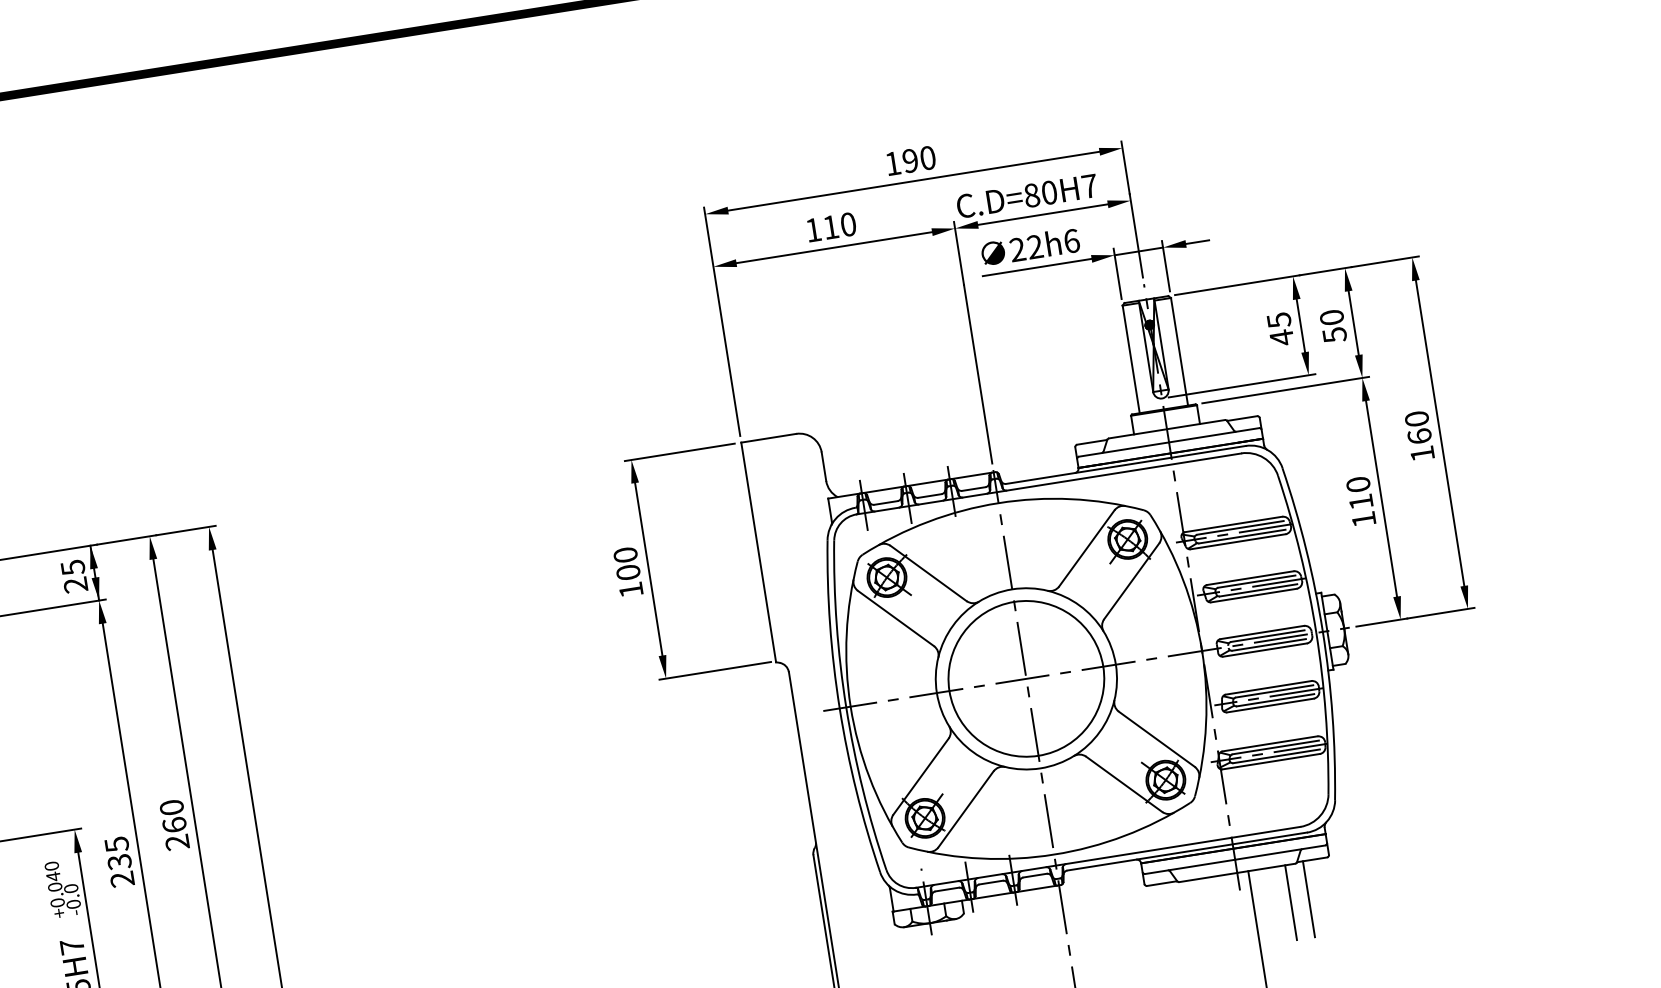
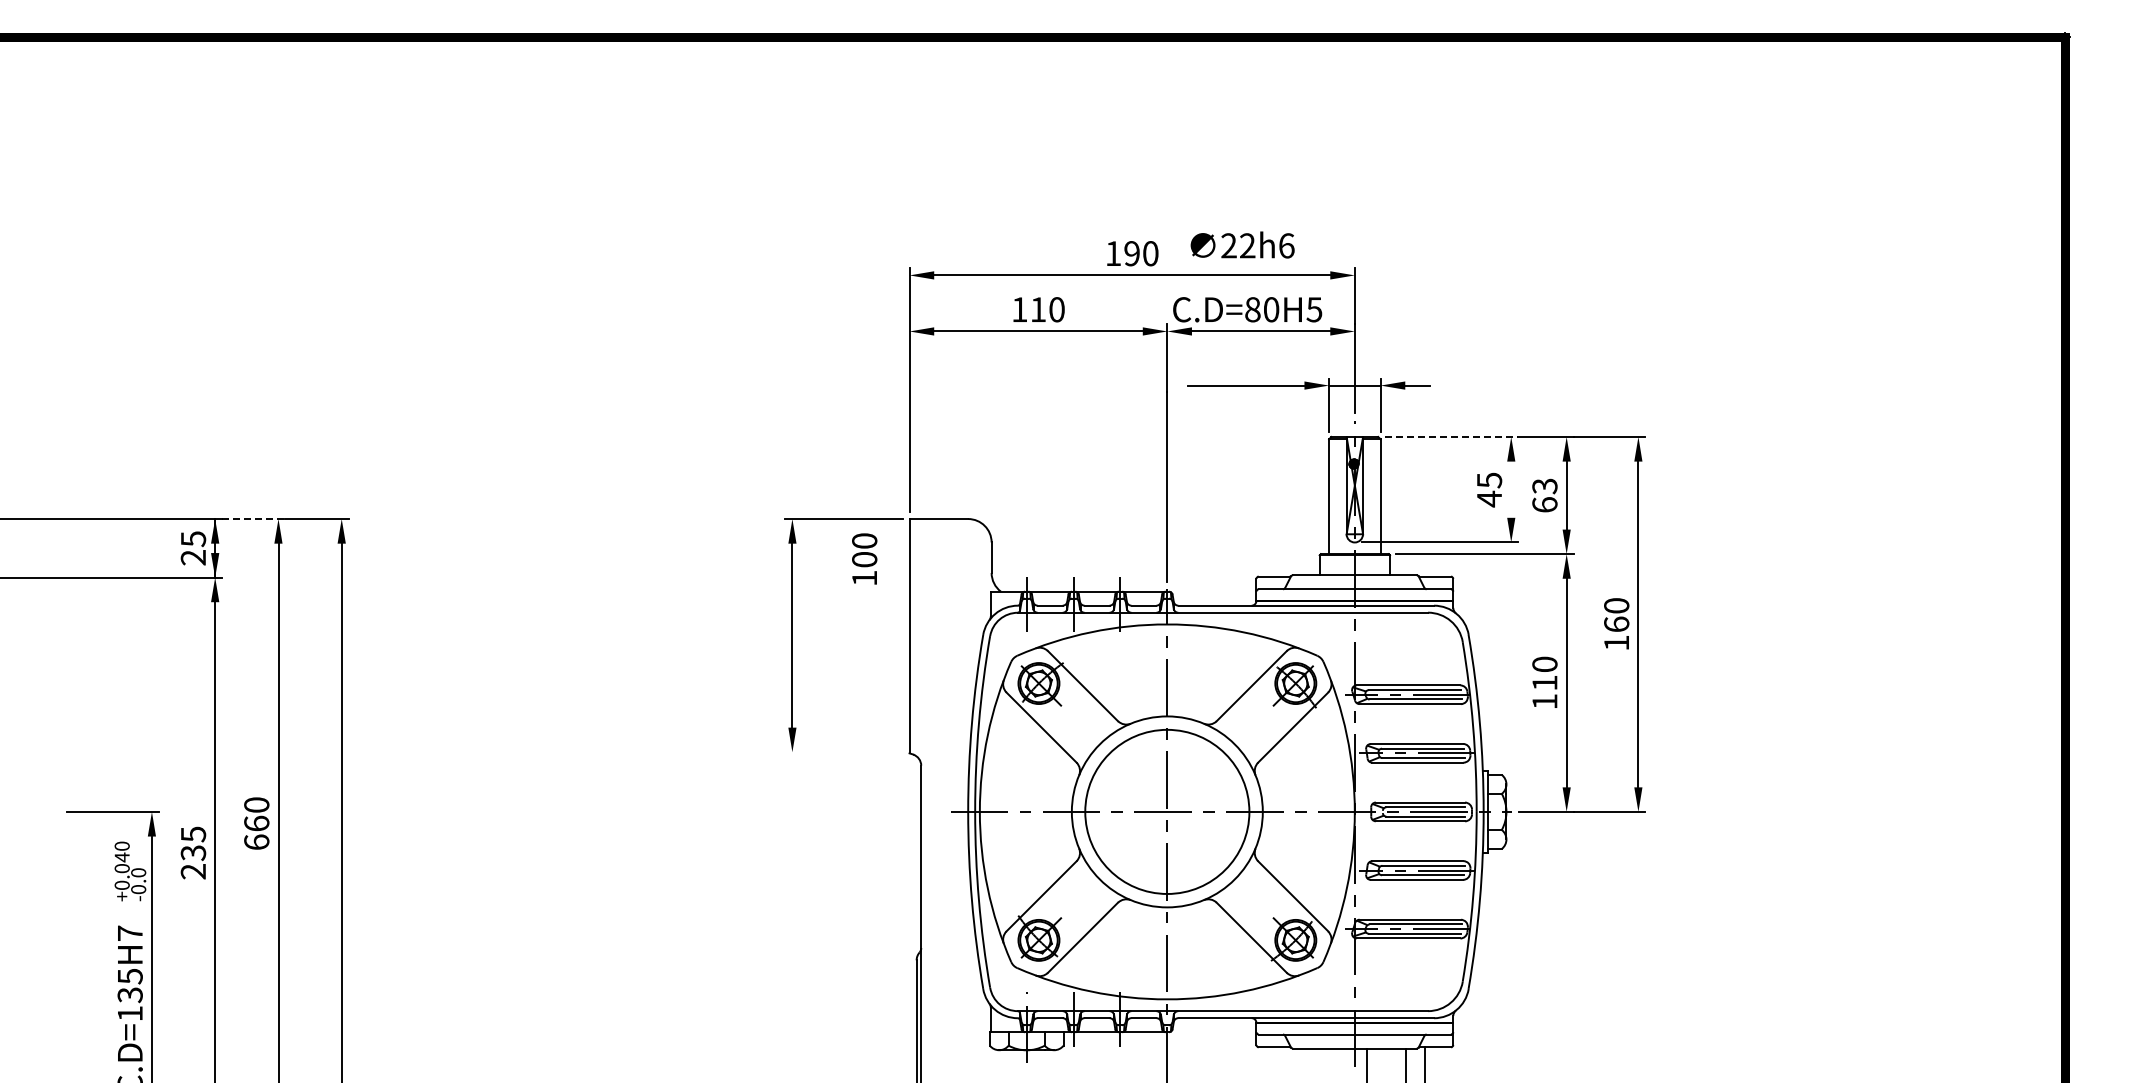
text: (1089, 186) -> (1314, 309), C.D=80H7 -> C.D=80H5
text: (1030, 246) -> (1242, 244), moved
line: (1237, 284) -> (1452, 436), solid -> dashed
line: (1301, 325) -> (1511, 489), removed
text: (1332, 326) -> (1544, 495), 50 -> 63
line: (126, 540) -> (253, 519), solid -> dashed
text: (628, 571) -> (864, 558), moved
line: (714, 671) -> (844, 752), removed
text: (177, 842) -> (256, 842), 260 -> 660

